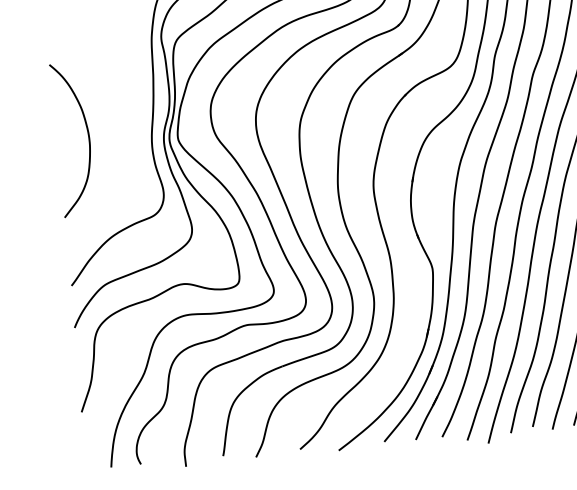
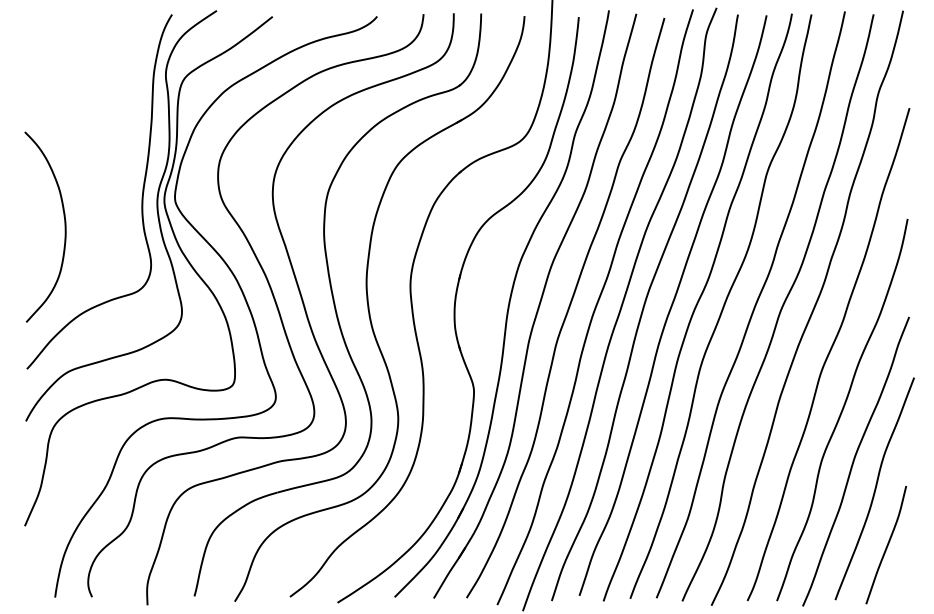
curve: (88, 137) -> (64, 226), moved

